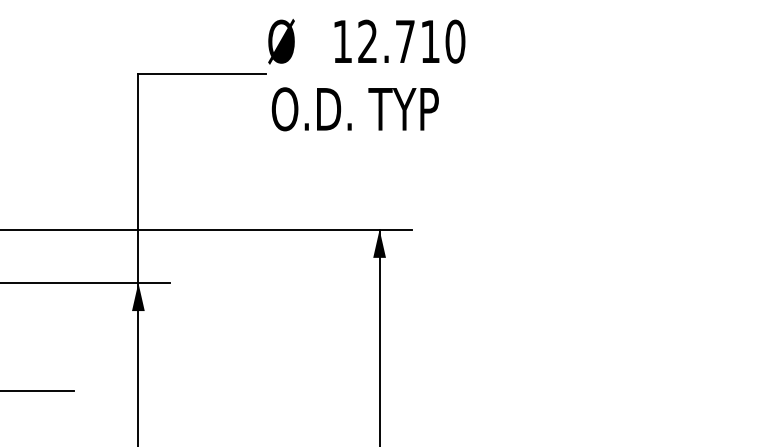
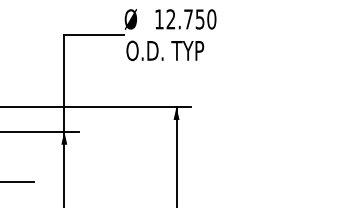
text: (428, 41) -> (199, 19), 12.710 -> 12.750

